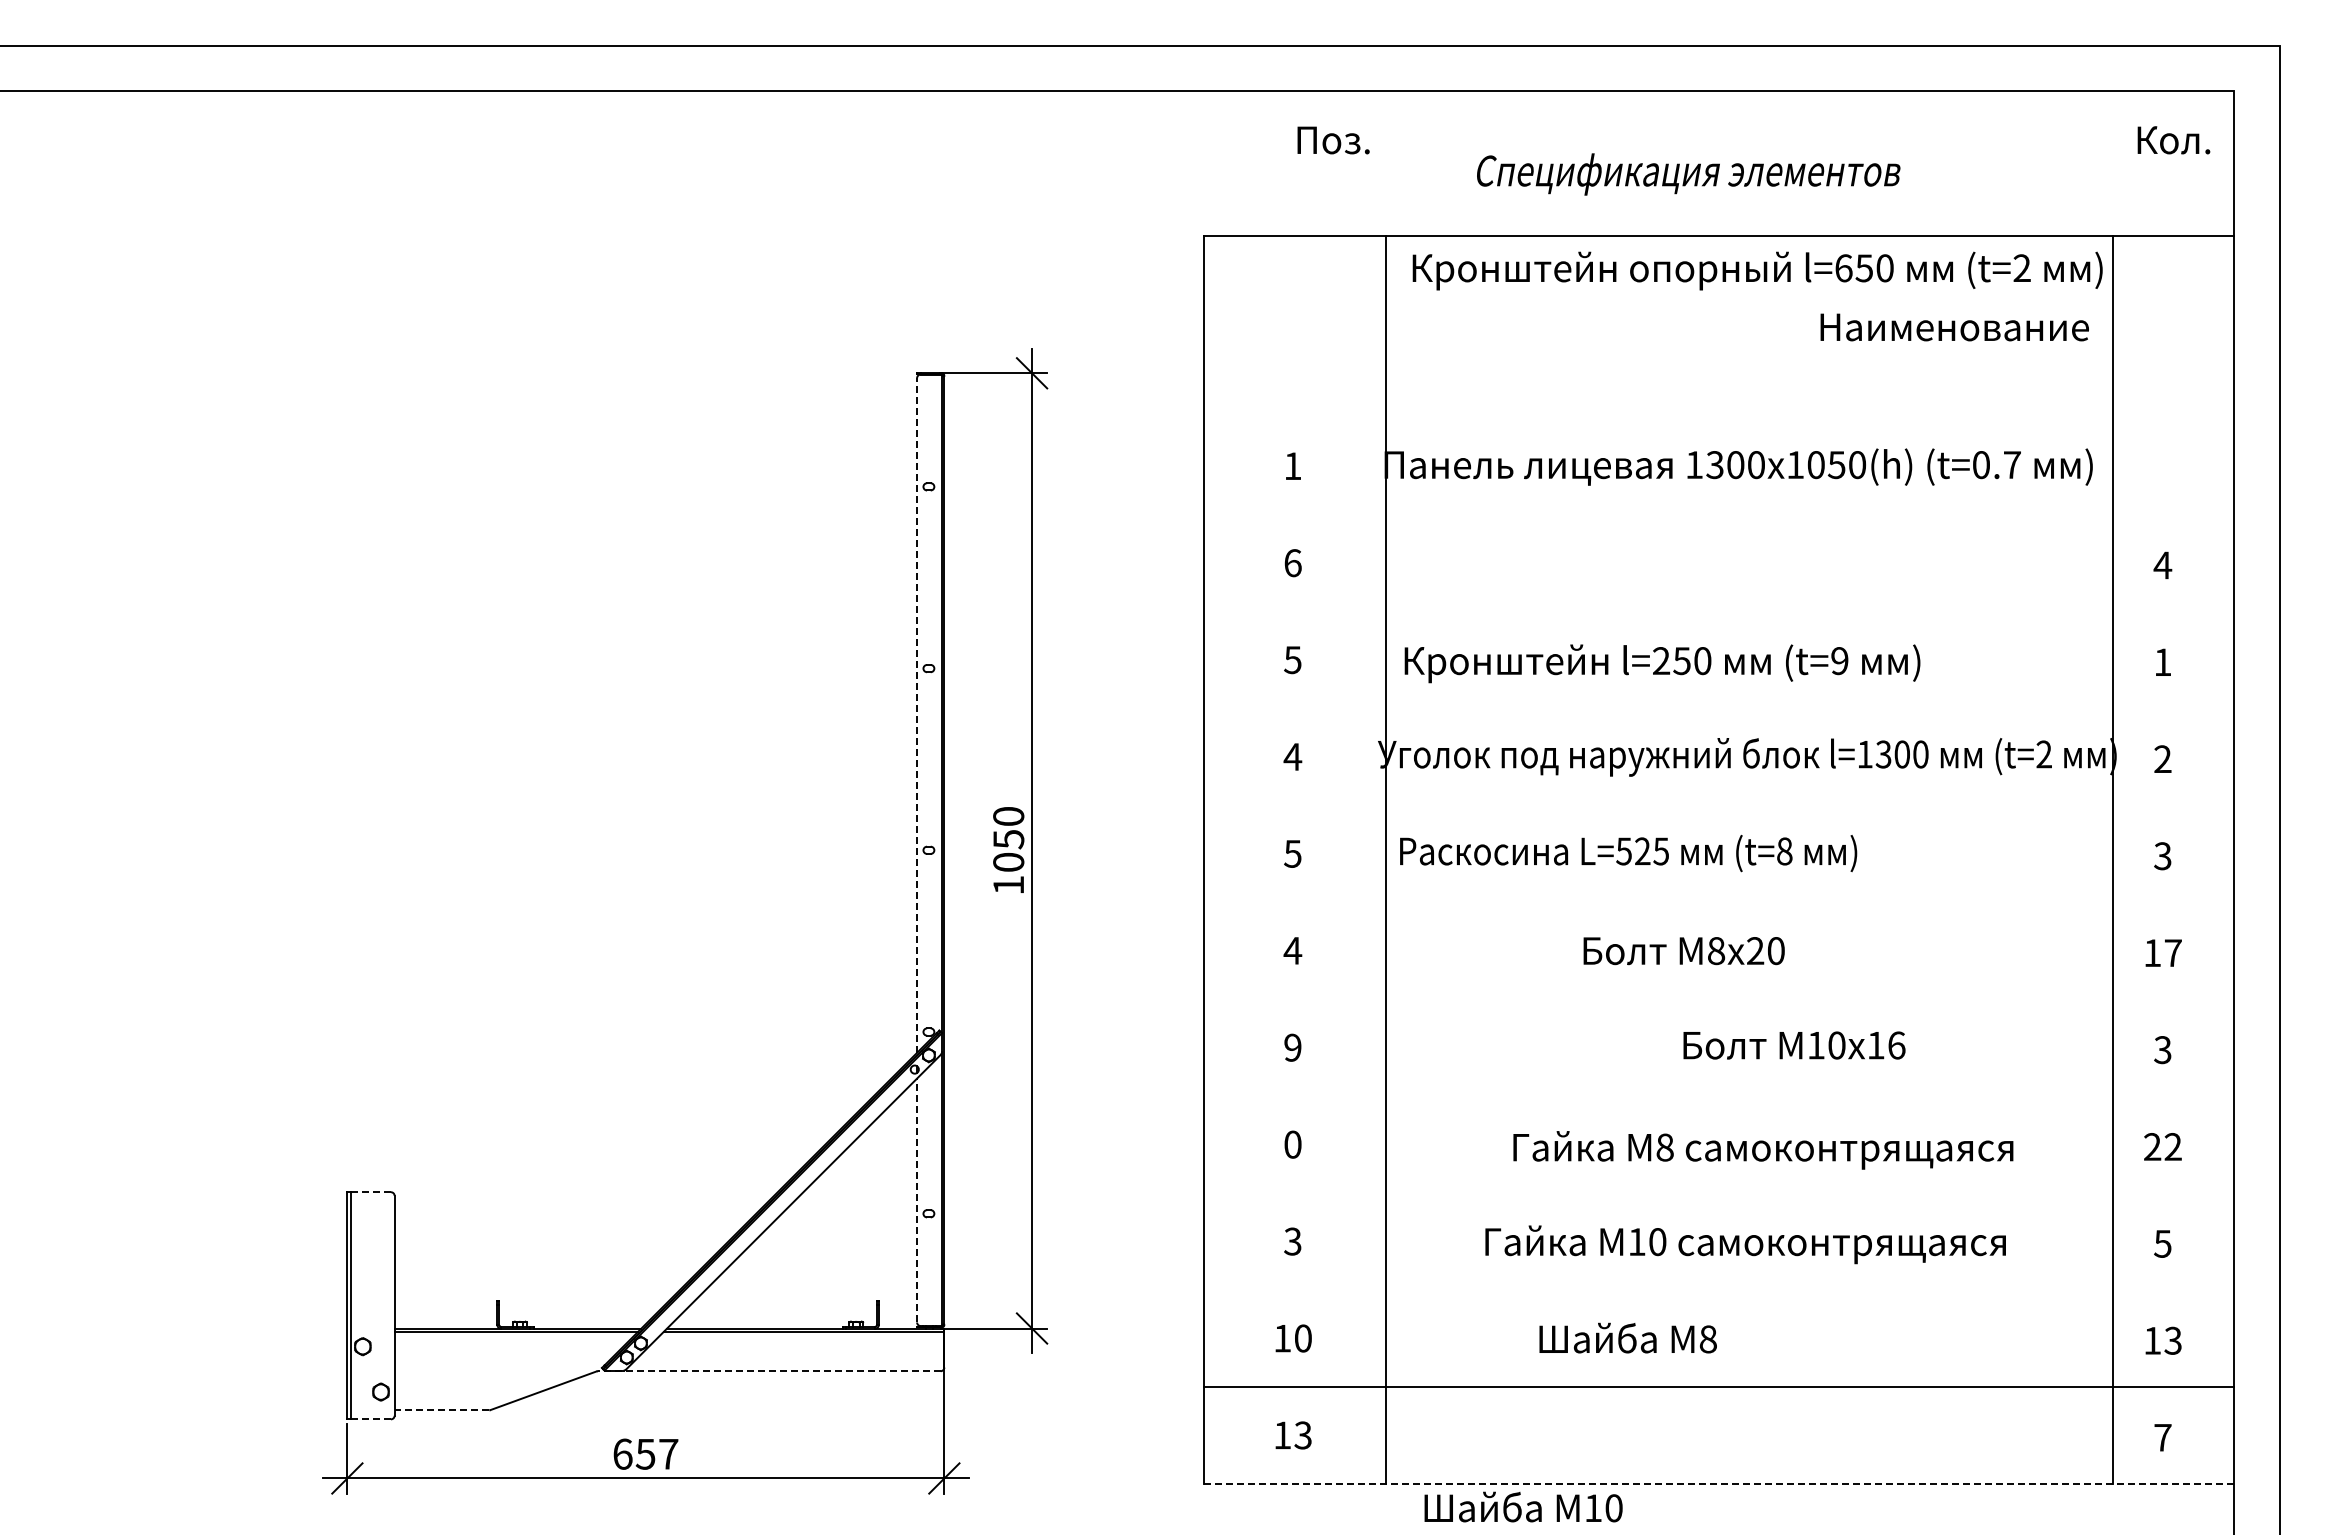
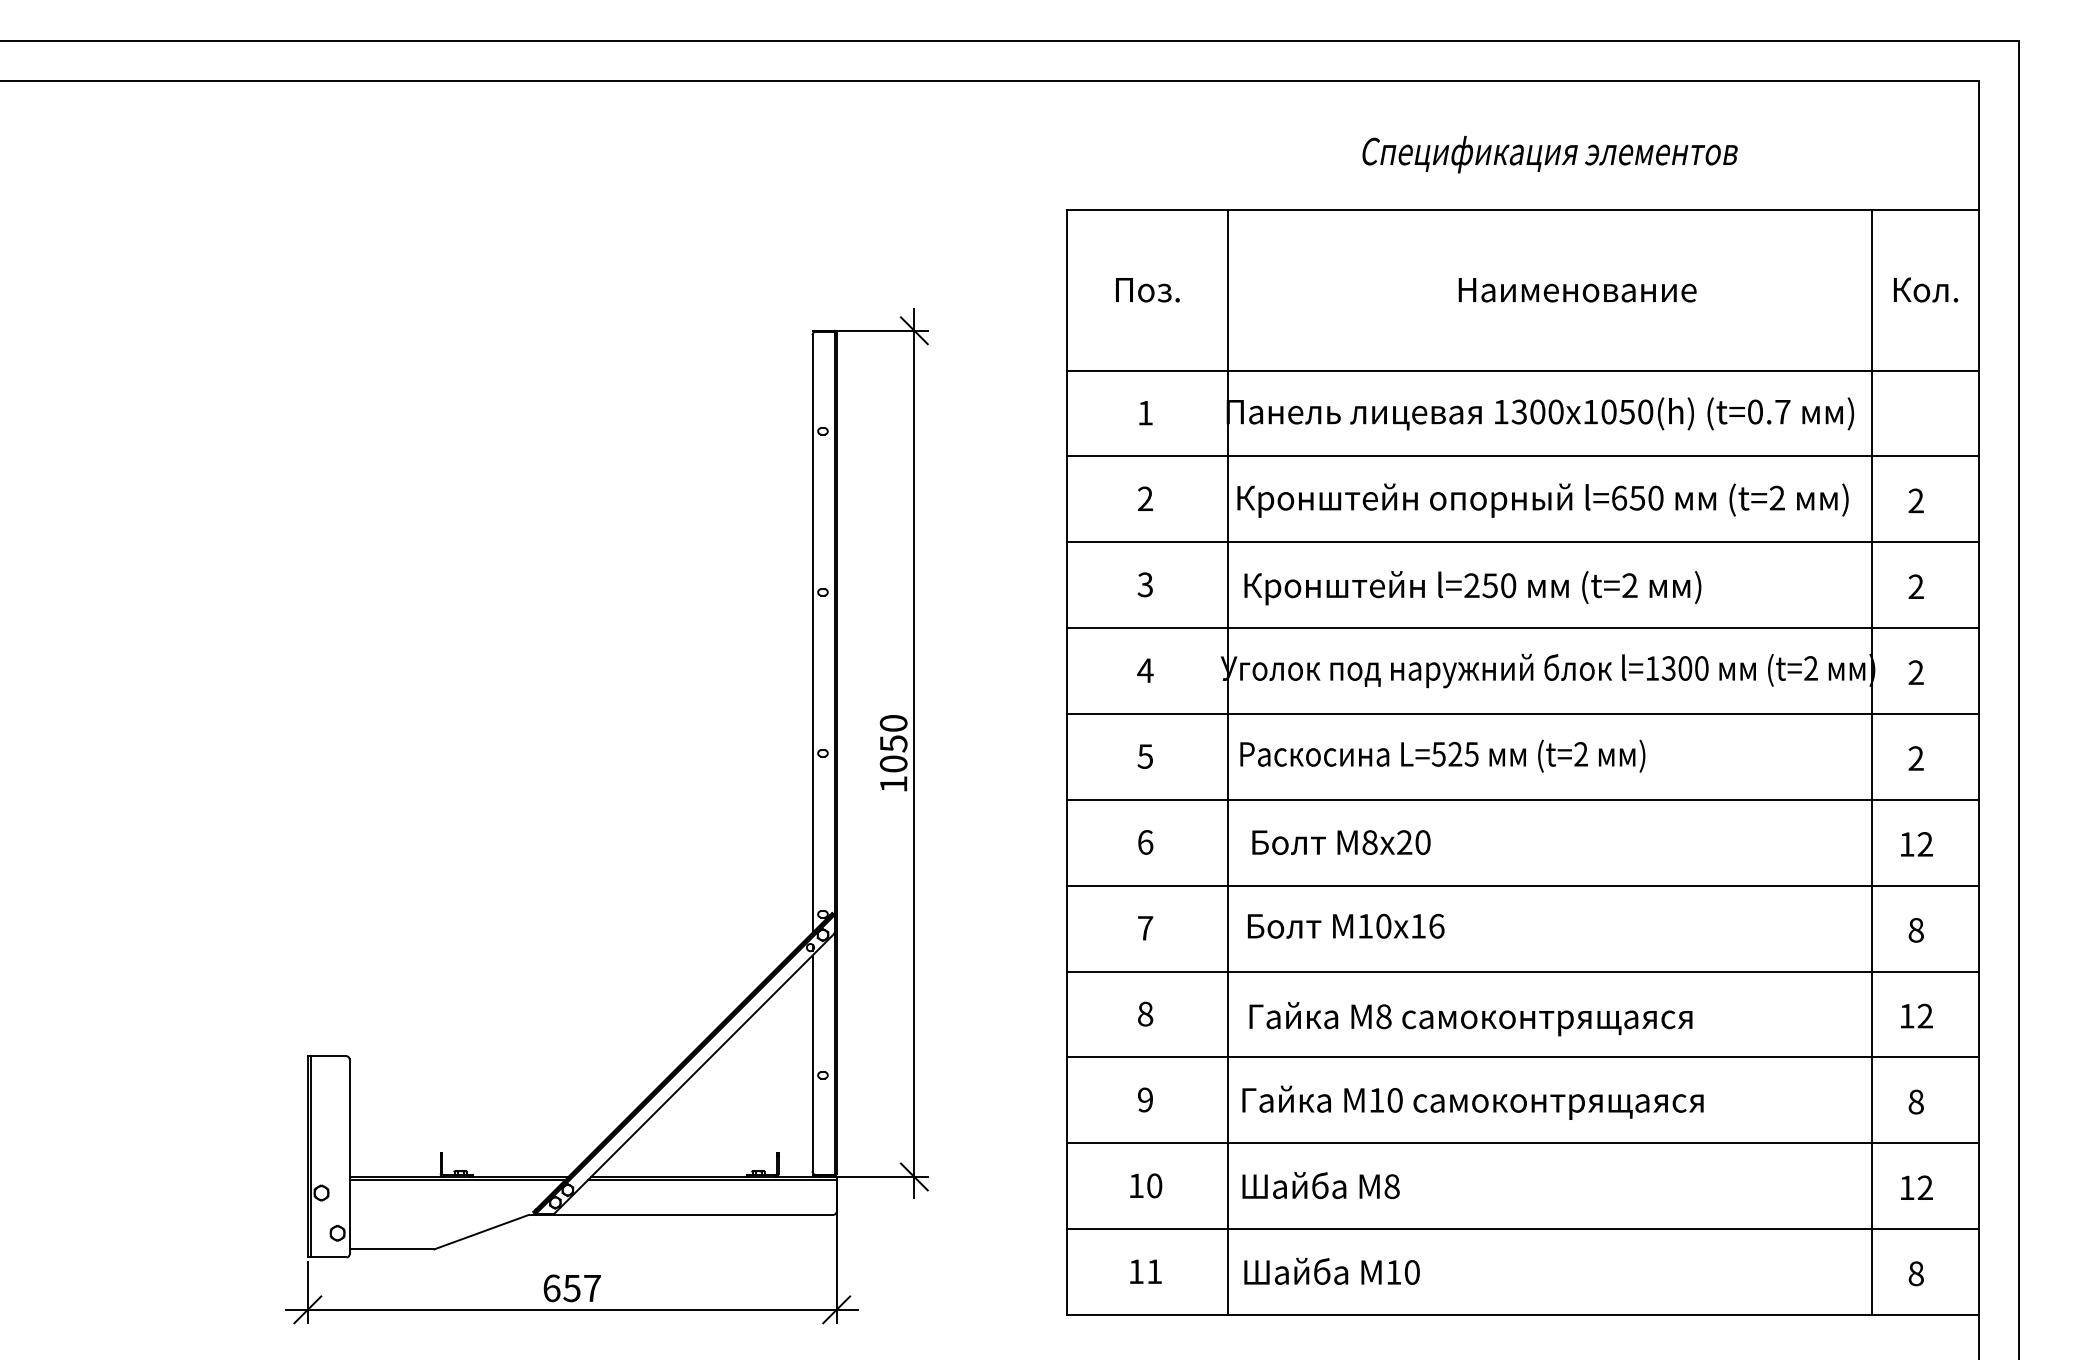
text: (1333, 140) -> (1147, 290), moved
text: (2173, 140) -> (1925, 290), moved
text: (1688, 174) -> (1549, 154), moved
text: (1757, 270) -> (1542, 500), moved
text: (1954, 327) -> (1577, 290), moved
line: (1719, 418) -> (1523, 370), added
line: (1719, 515) -> (1523, 456), added
text: (1292, 563) -> (1145, 499), 6 -> 2
text: (2162, 565) -> (1915, 501), 4 -> 2
line: (1719, 612) -> (1523, 542), added
text: (1292, 659) -> (1145, 584), 5 -> 3
text: (1839, 661) -> (1629, 586), (t=9 -> (t=2
text: (2162, 661) -> (1915, 586), 1 -> 2
line: (1719, 708) -> (1523, 627), added
line: (917, 715) -> (812, 633), dashed -> solid
line: (1719, 805) -> (1523, 713), added
text: (1784, 851) -> (1580, 754), (t=8 -> (t=2
text: (2162, 856) -> (1915, 758), 3 -> 2
line: (1719, 902) -> (1523, 799), added
text: (1292, 950) -> (1145, 842), 4 -> 6
text: (1683, 951) -> (1340, 843), moved
text: (2172, 952) -> (1924, 843), 17 -> 12
line: (1719, 999) -> (1523, 885), added
text: (1794, 1045) -> (1346, 926), moved
text: (1292, 1047) -> (1145, 928), 9 -> 7
text: (2162, 1049) -> (1915, 929), 3 -> 8
line: (1719, 1096) -> (1523, 971), added
text: (1292, 1144) -> (1145, 1013), 0 -> 8
text: (2152, 1146) -> (1906, 1015), 22 -> 12
text: (1763, 1150) -> (1471, 1019), moved
line: (371, 1192) -> (329, 1056), dashed -> solid
line: (1719, 1193) -> (1523, 1057), added
line: (917, 1200) -> (812, 1063), dashed -> solid
text: (1292, 1241) -> (1145, 1099), 3 -> 9
text: (2162, 1243) -> (1915, 1101), 5 -> 8
text: (1745, 1244) -> (1472, 1102), moved
line: (1719, 1290) -> (1523, 1143), added
text: (1627, 1337) -> (1320, 1184), moved
text: (2172, 1340) -> (1924, 1187), 13 -> 12
line: (768, 1371) -> (680, 1215), dashed -> solid
line: (441, 1410) -> (391, 1249), dashed -> solid
line: (371, 1419) -> (329, 1257), dashed -> solid
text: (1302, 1435) -> (1153, 1271), 13 -> 11
text: (2162, 1437) -> (1915, 1273), 7 -> 8
line: (1719, 1484) -> (1523, 1315), dashed -> solid
text: (1523, 1506) -> (1332, 1270), moved

